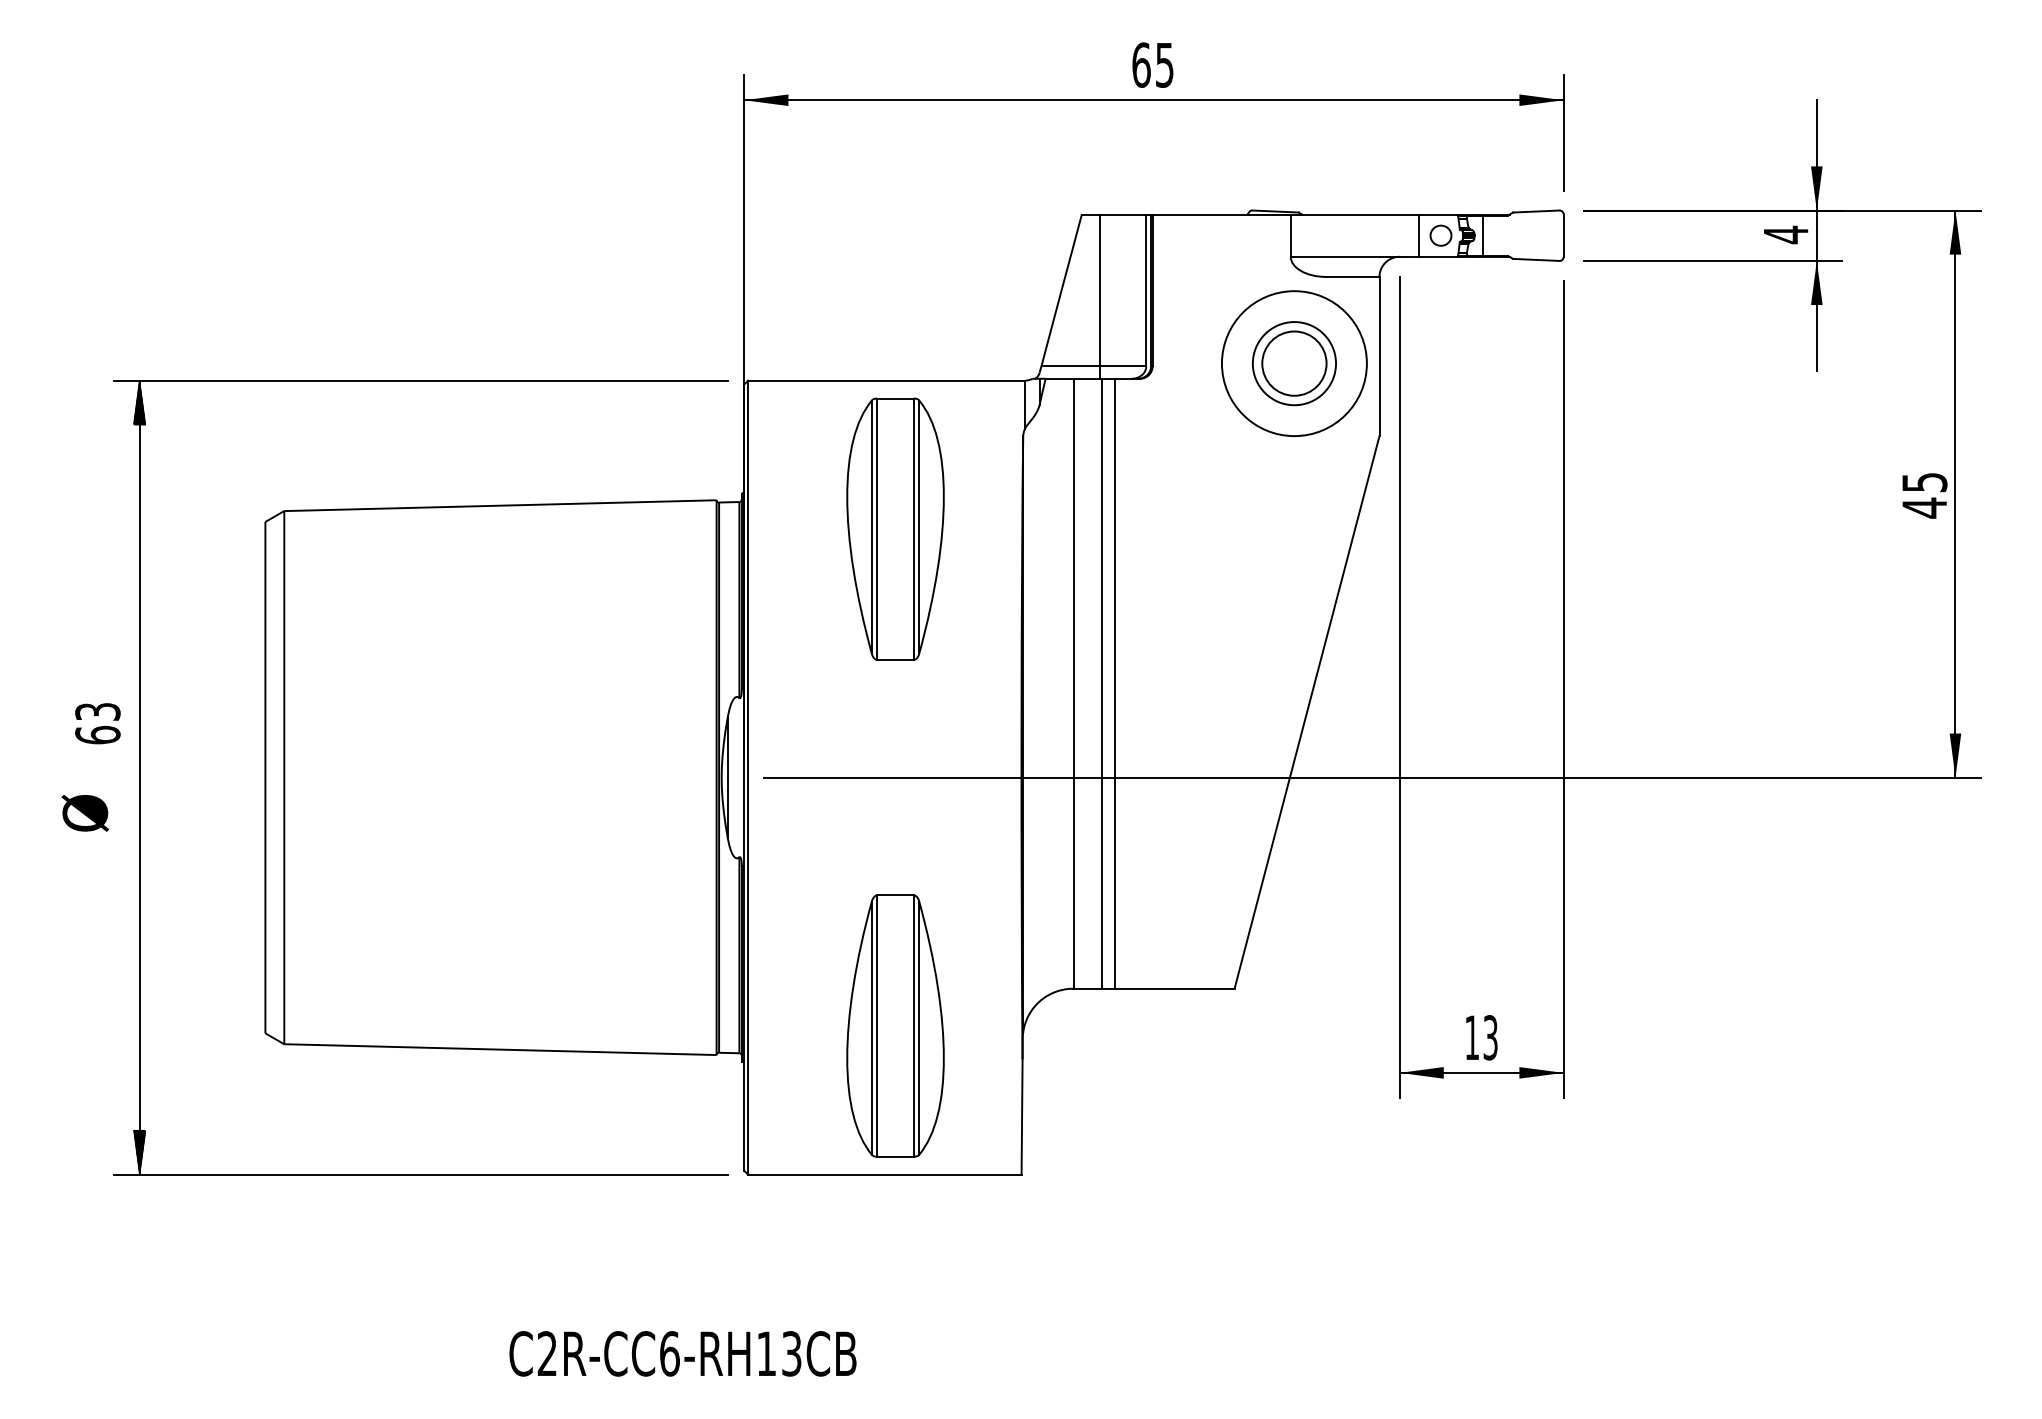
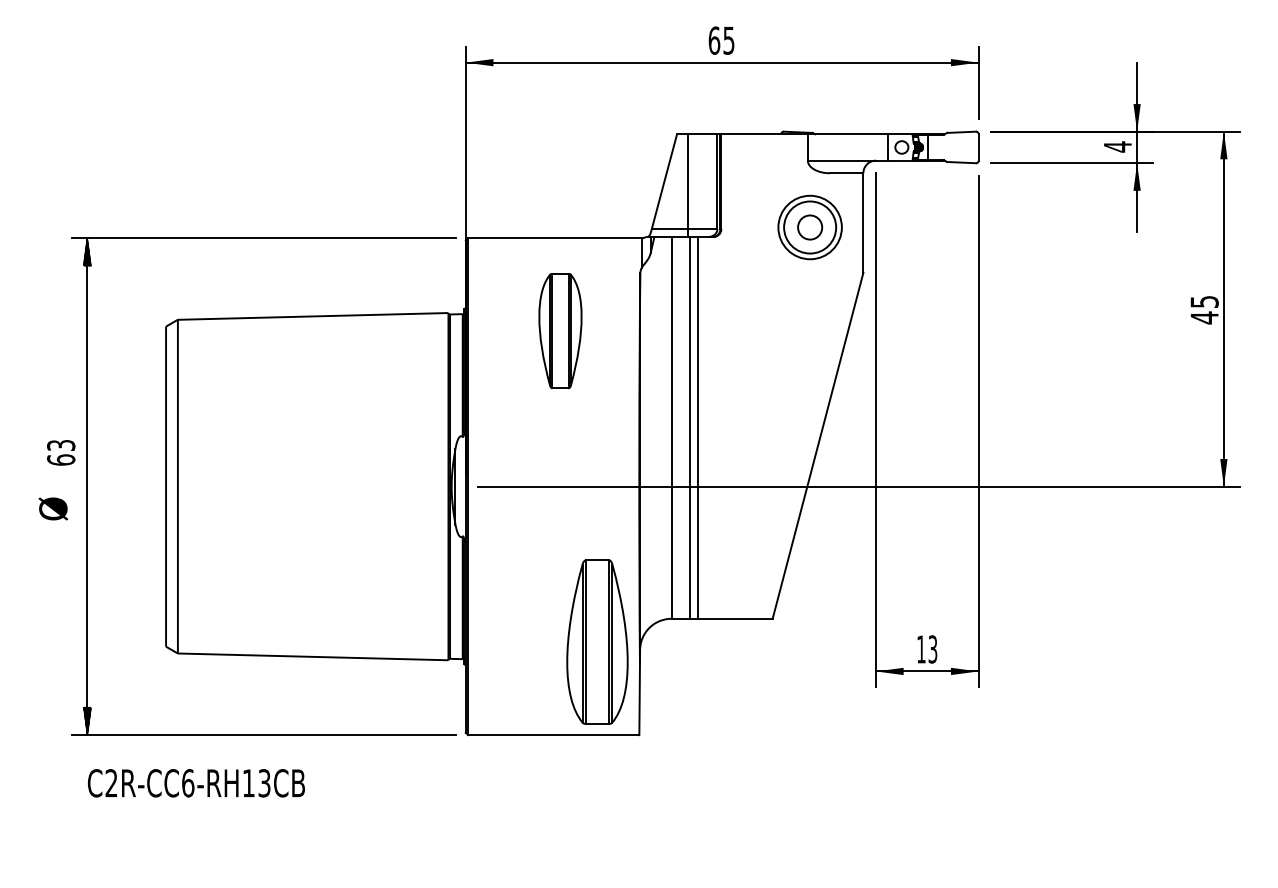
circle: (1293, 363) -> (809, 227), size x0.7
circle: (1295, 363) -> (810, 227), size x0.6
part: (895, 528) -> (560, 330), size x0.7
part: (895, 1025) -> (597, 641), moved
text: (681, 1354) -> (195, 783), moved

